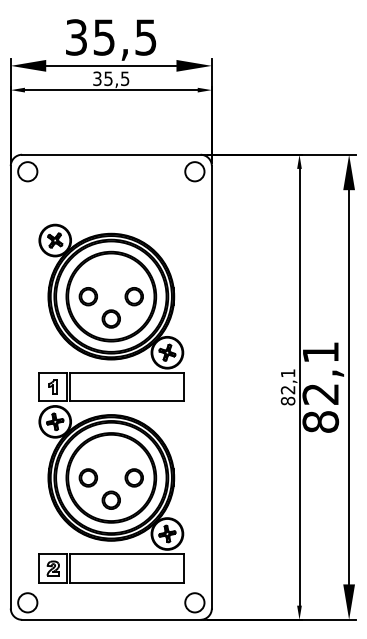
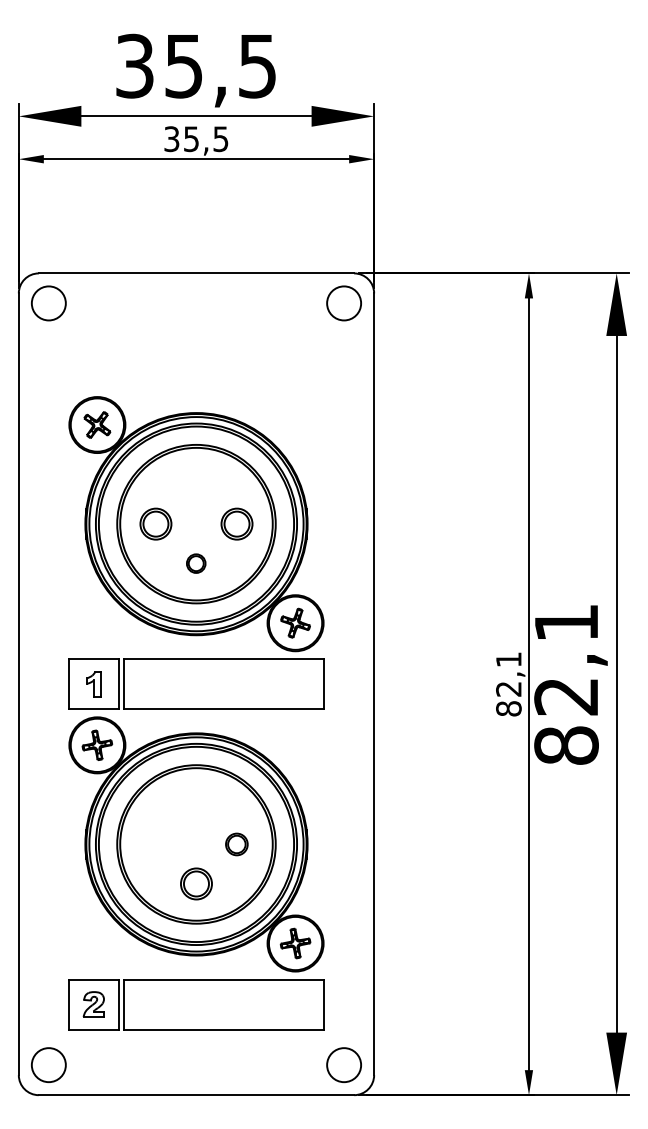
part: (110, 318) -> (195, 562), size x0.6
part: (87, 477) -> (154, 843), removed
part: (133, 477) -> (235, 843), size x0.7

